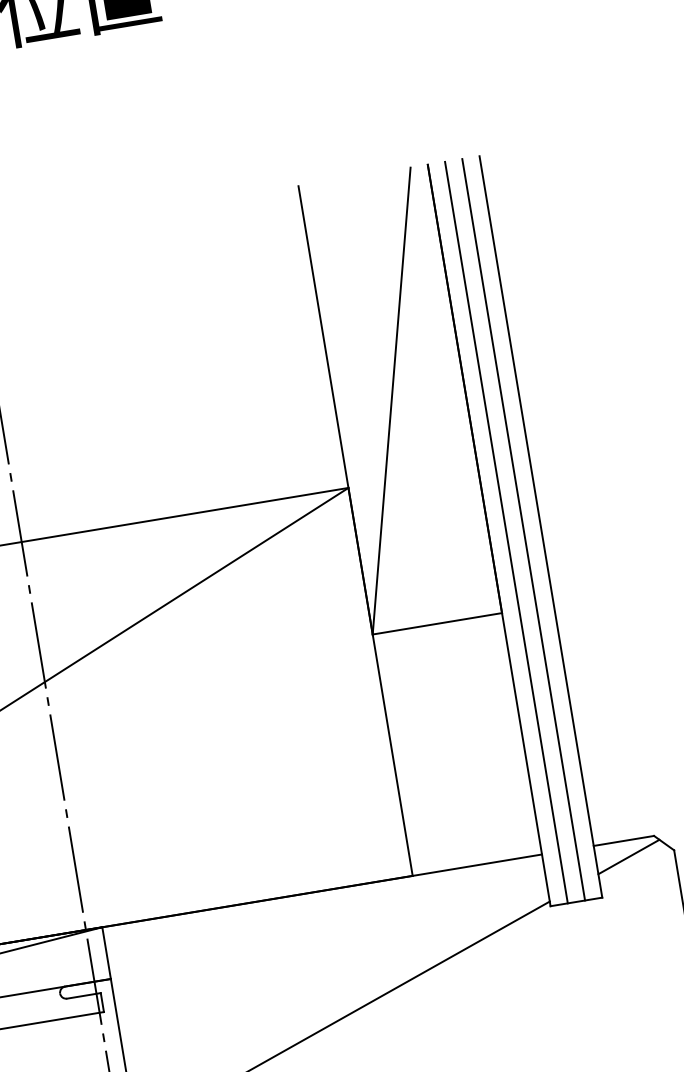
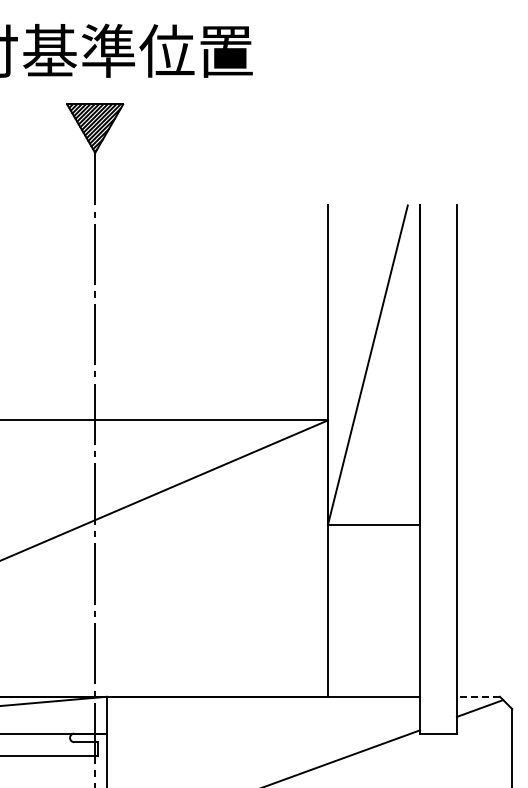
line: (523, 529) -> (444, 469), removed
line: (506, 532) -> (432, 469), removed
line: (622, 840) -> (477, 696), solid -> dashed

